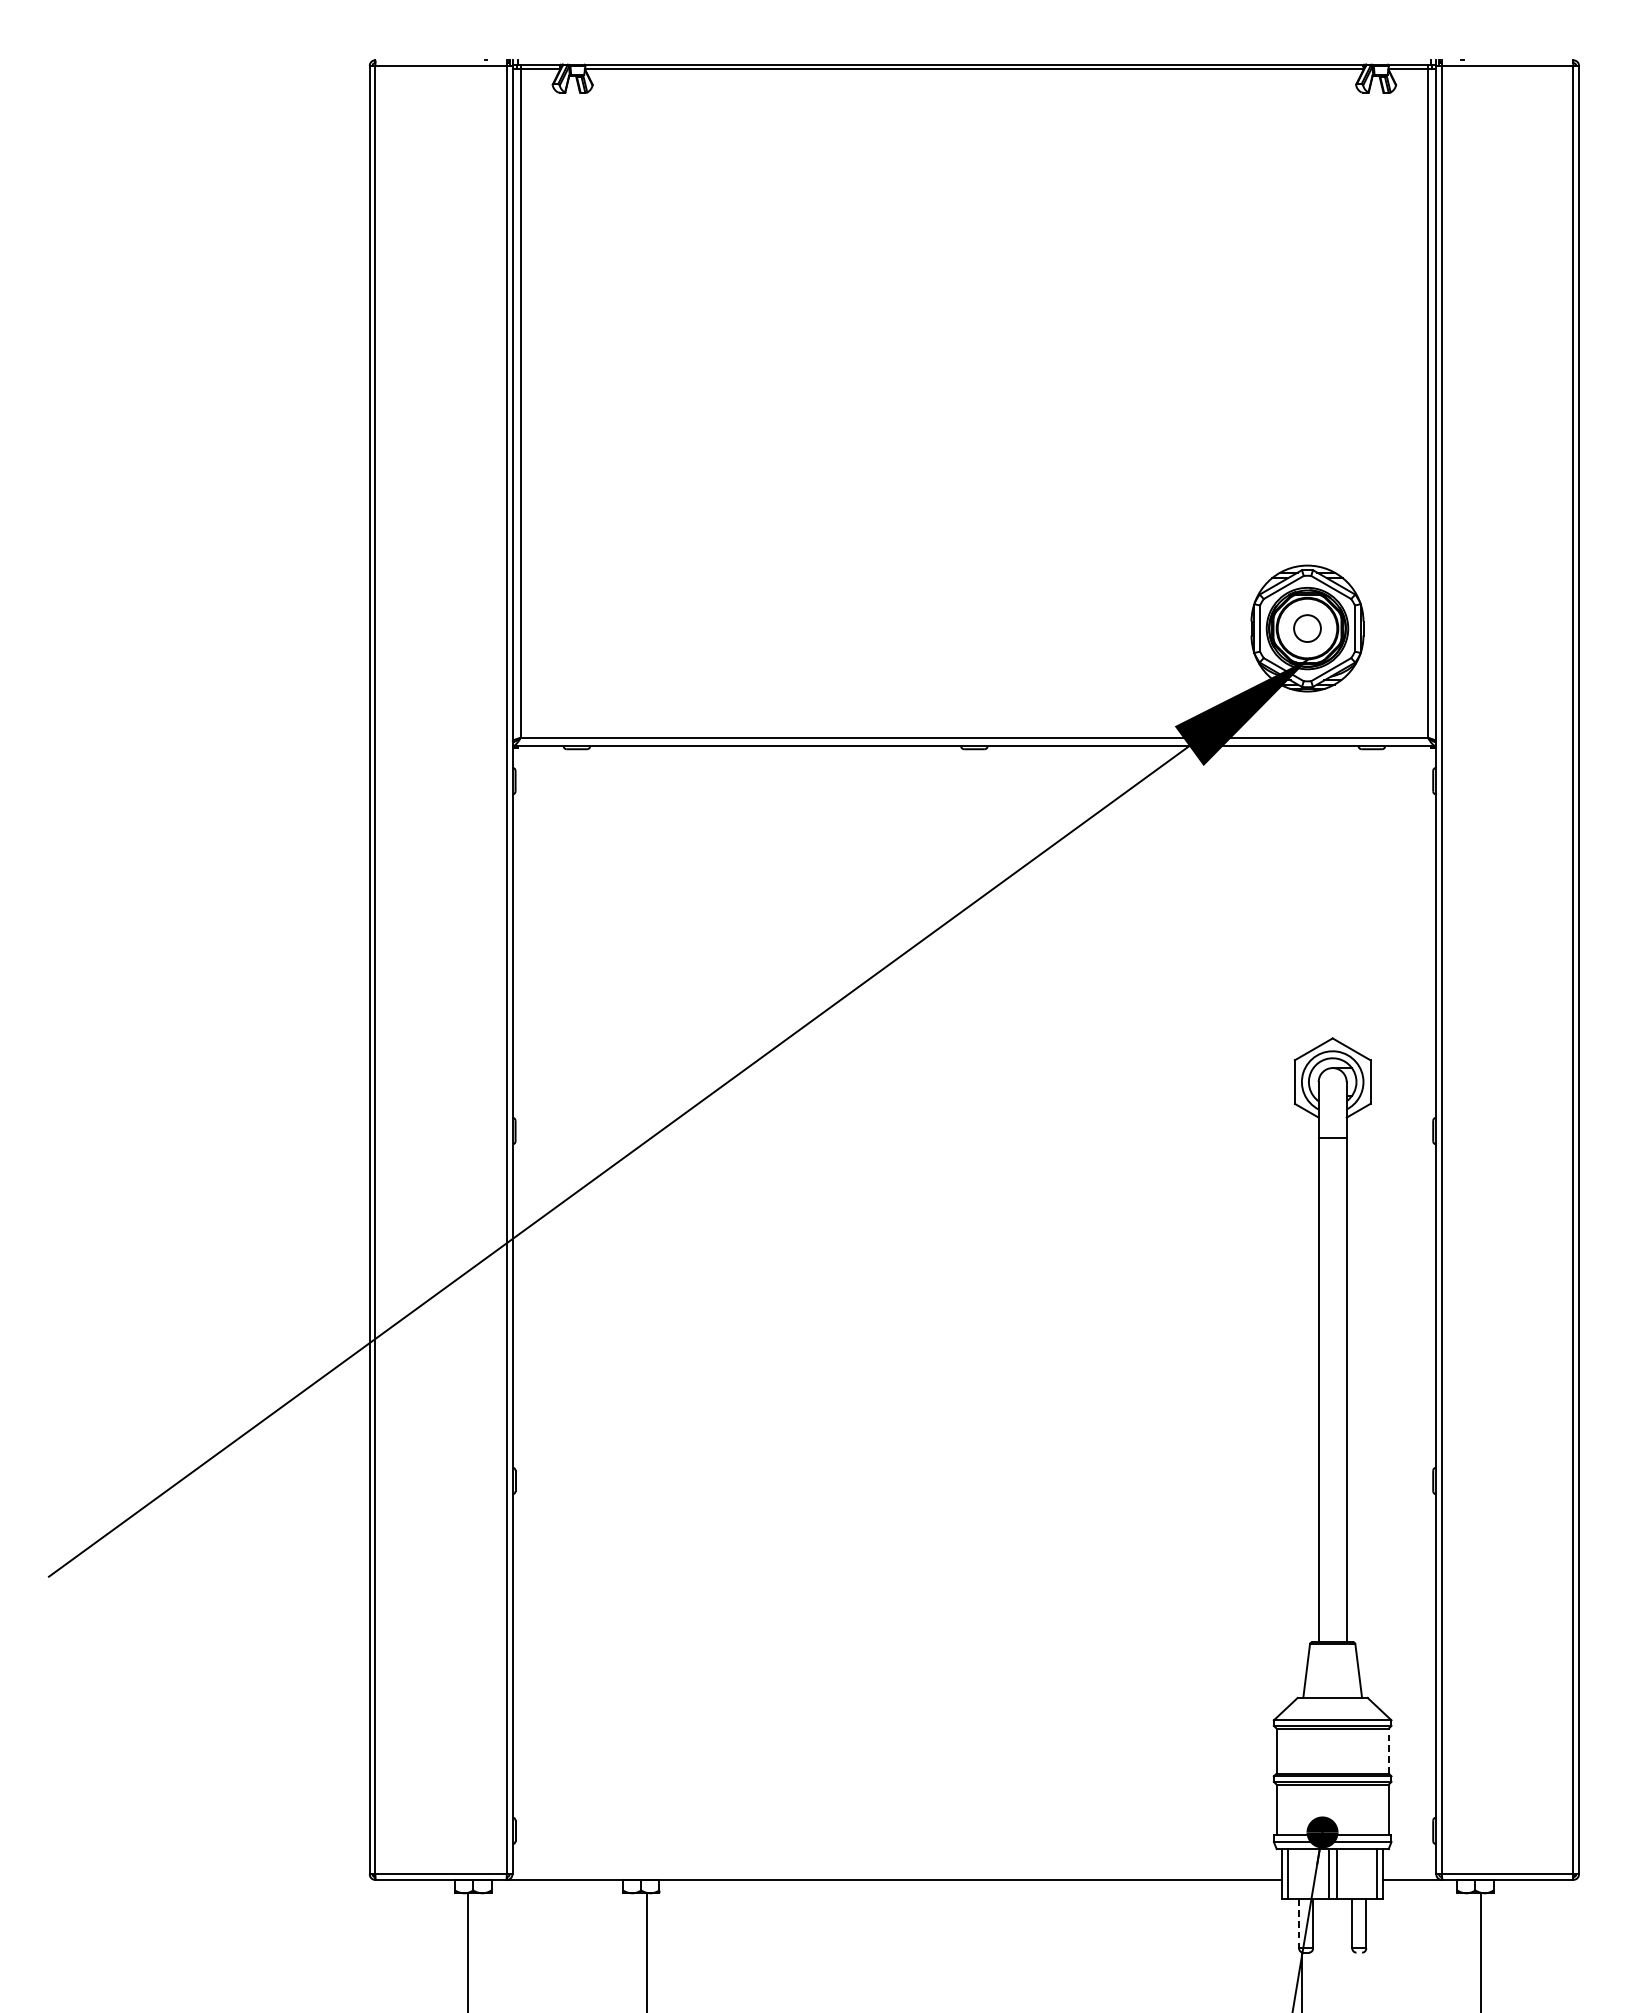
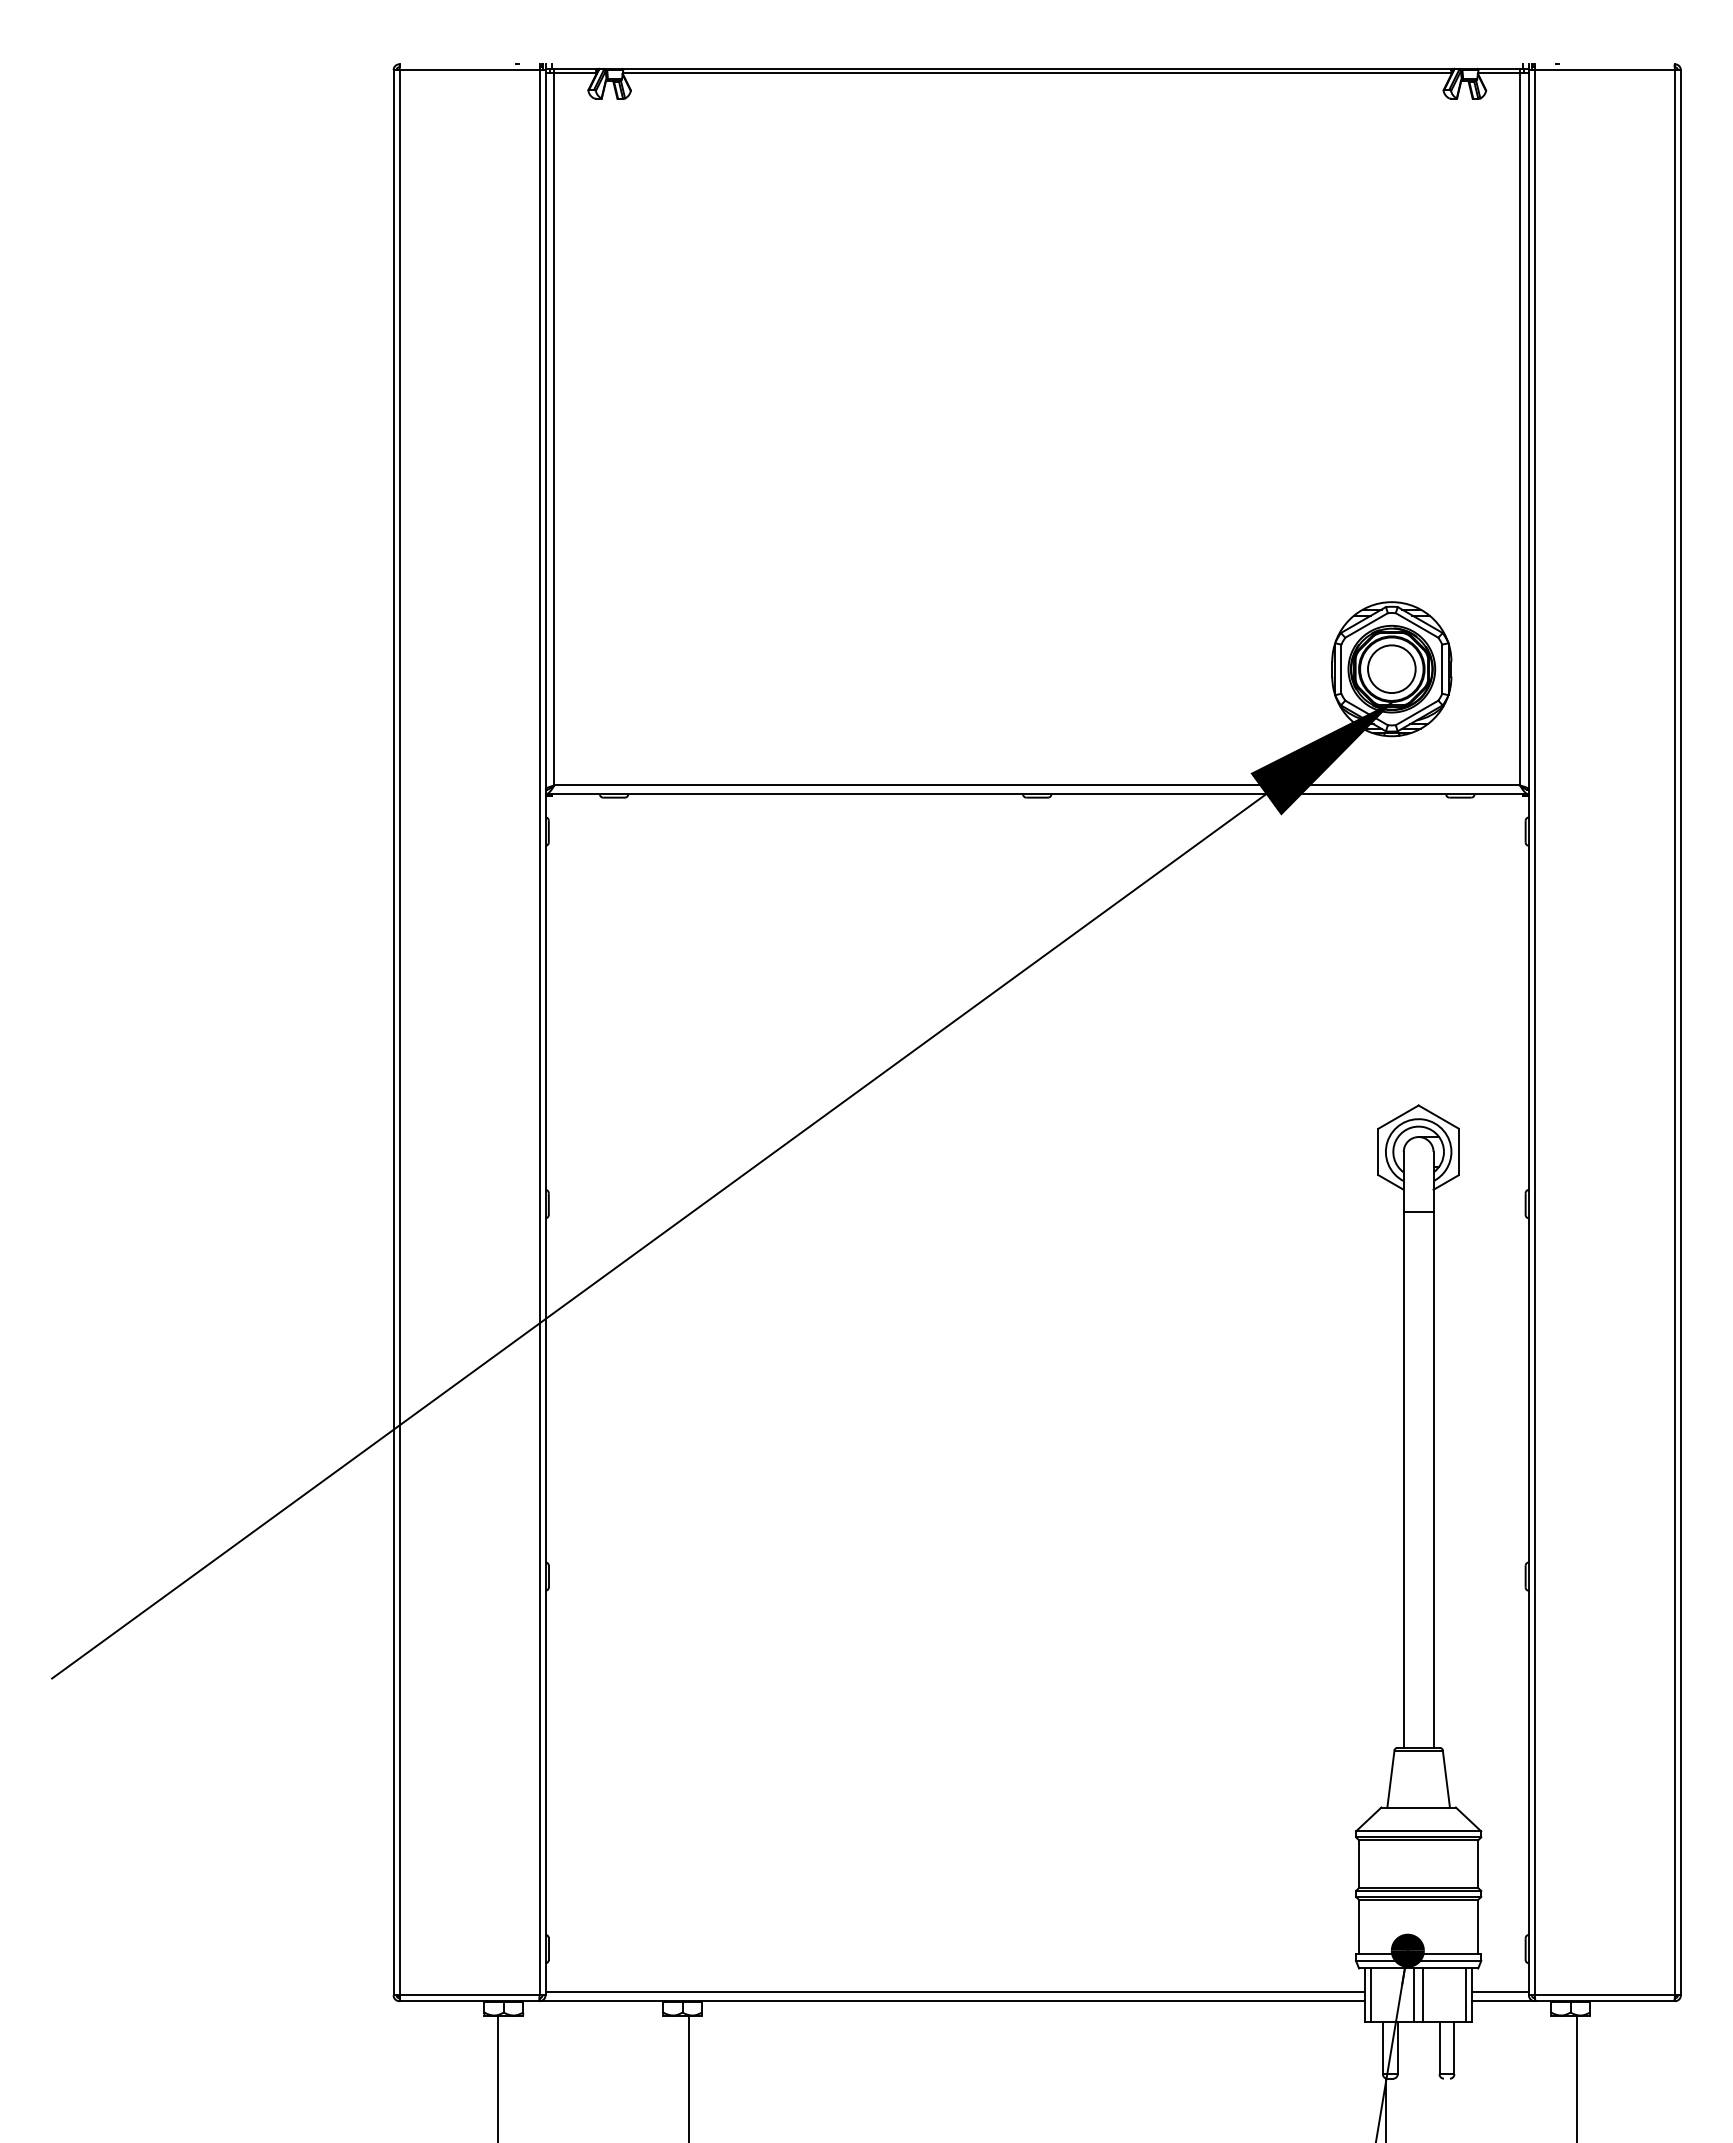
circle: (1307, 628) -> (1391, 669), size x1.67
line: (1388, 1751) -> (1478, 1864), dashed -> solid
line: (897, 1871) -> (955, 1992), added
line: (1409, 1871) -> (1500, 1992), added
line: (1298, 1924) -> (1382, 2048), dashed -> solid

